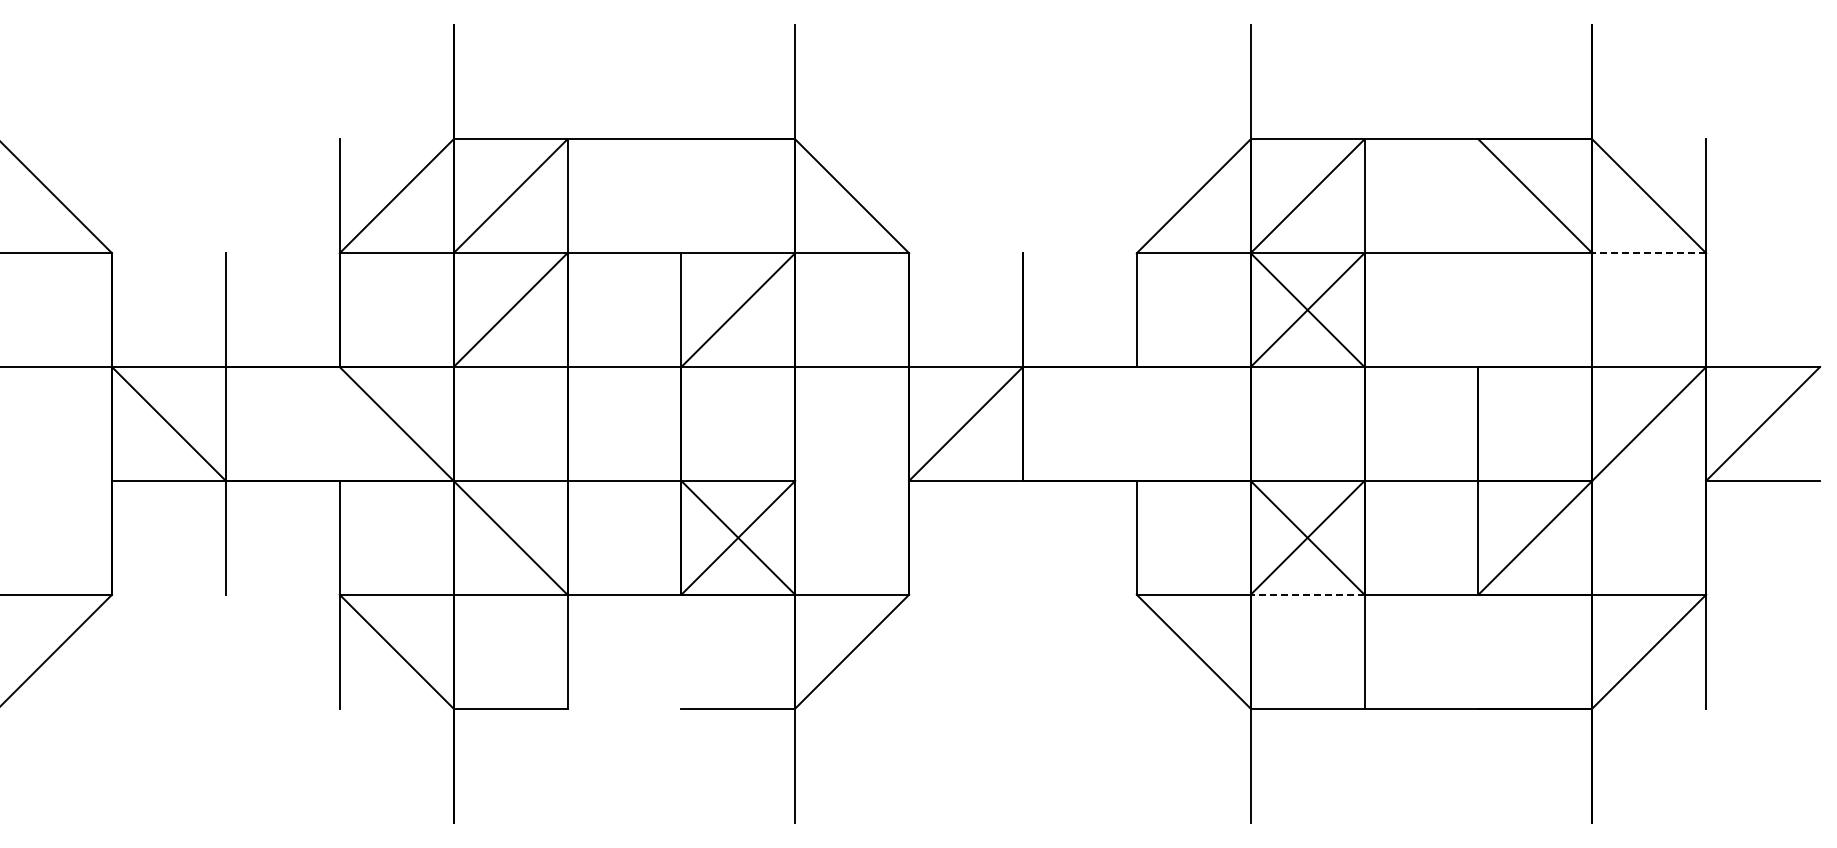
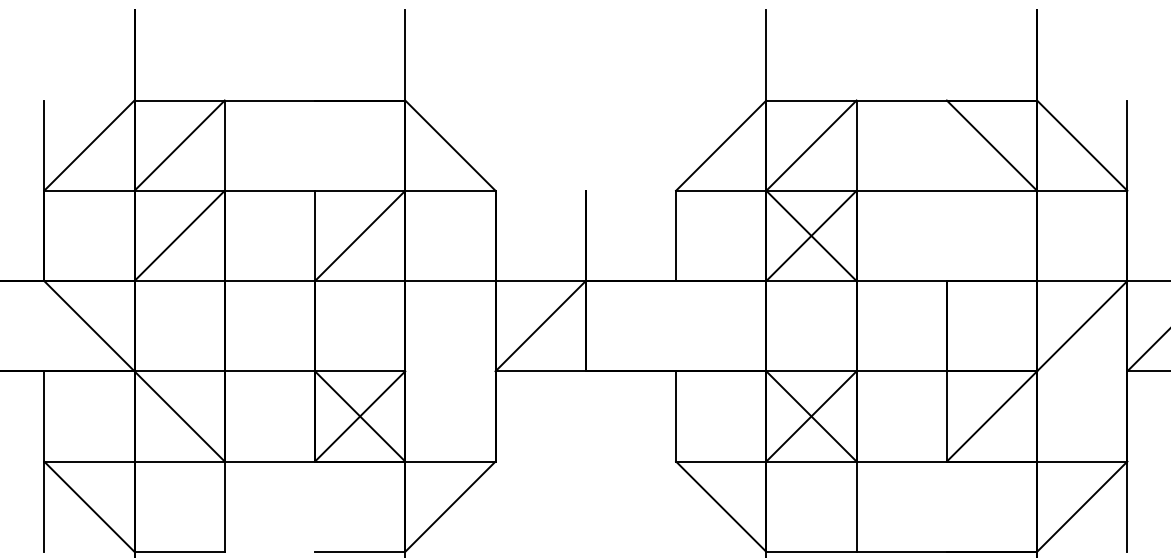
line: (1649, 253) -> (1082, 191), dashed -> solid
line: (1307, 594) -> (811, 461), dashed -> solid

